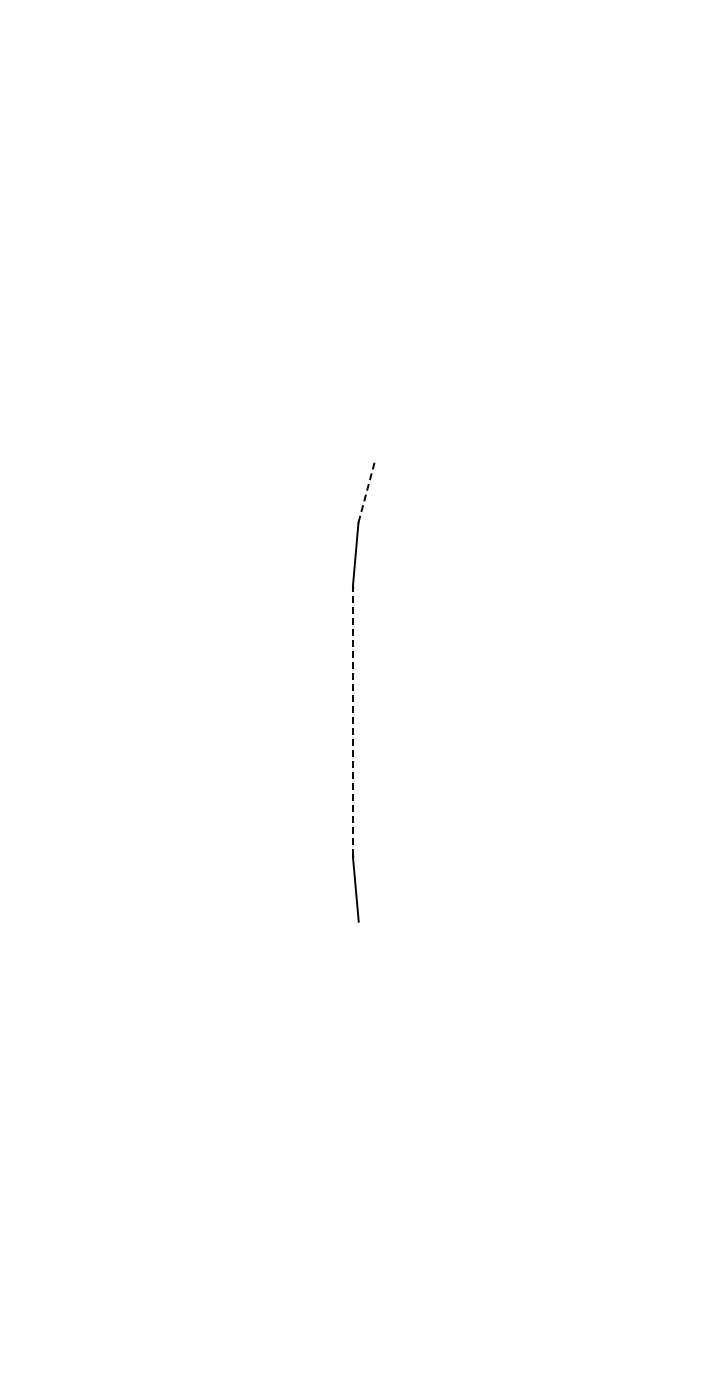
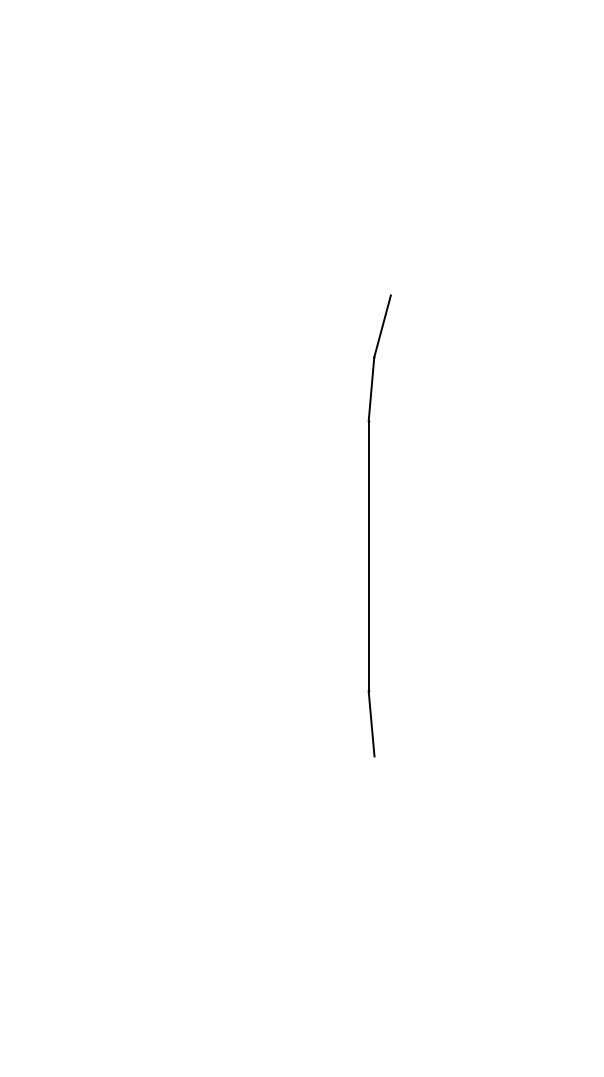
line: (366, 491) -> (382, 326), dashed -> solid
line: (352, 721) -> (368, 556), dashed -> solid

